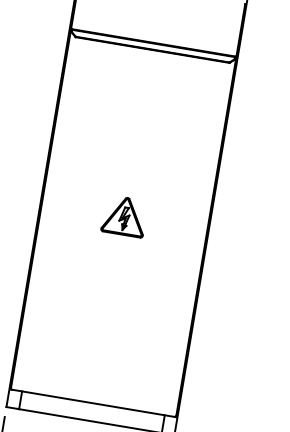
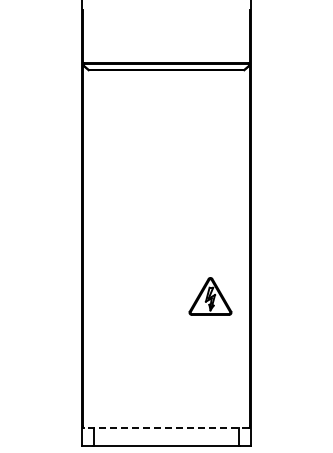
part: (124, 216) -> (210, 296), moved
line: (93, 403) -> (166, 427), solid -> dashed

